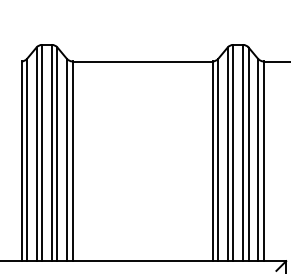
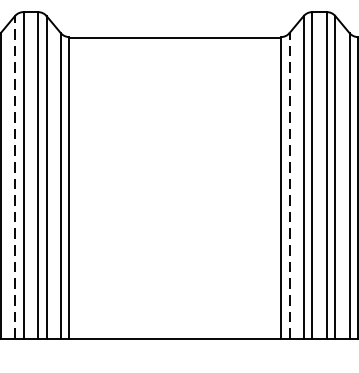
line: (36, 154) -> (14, 177), solid -> dashed
line: (218, 159) -> (289, 185), solid -> dashed

